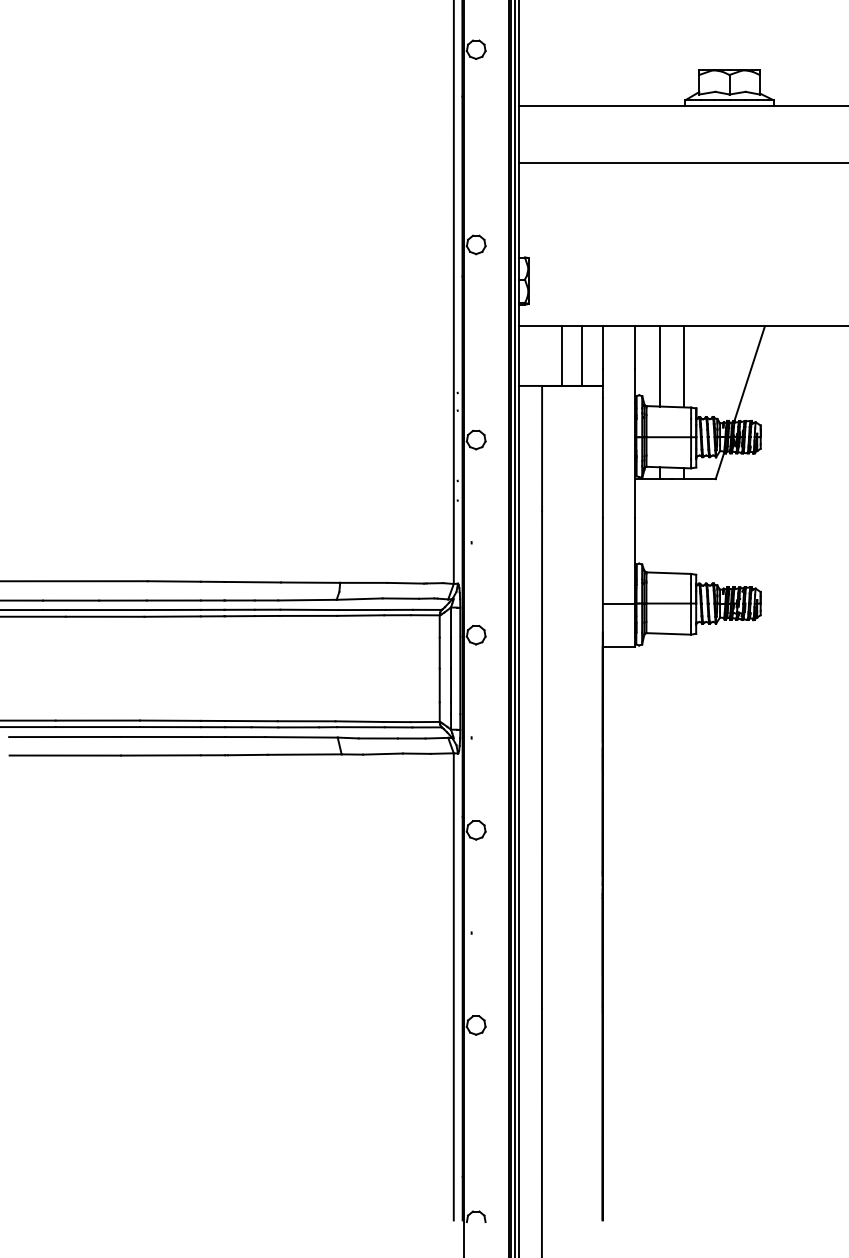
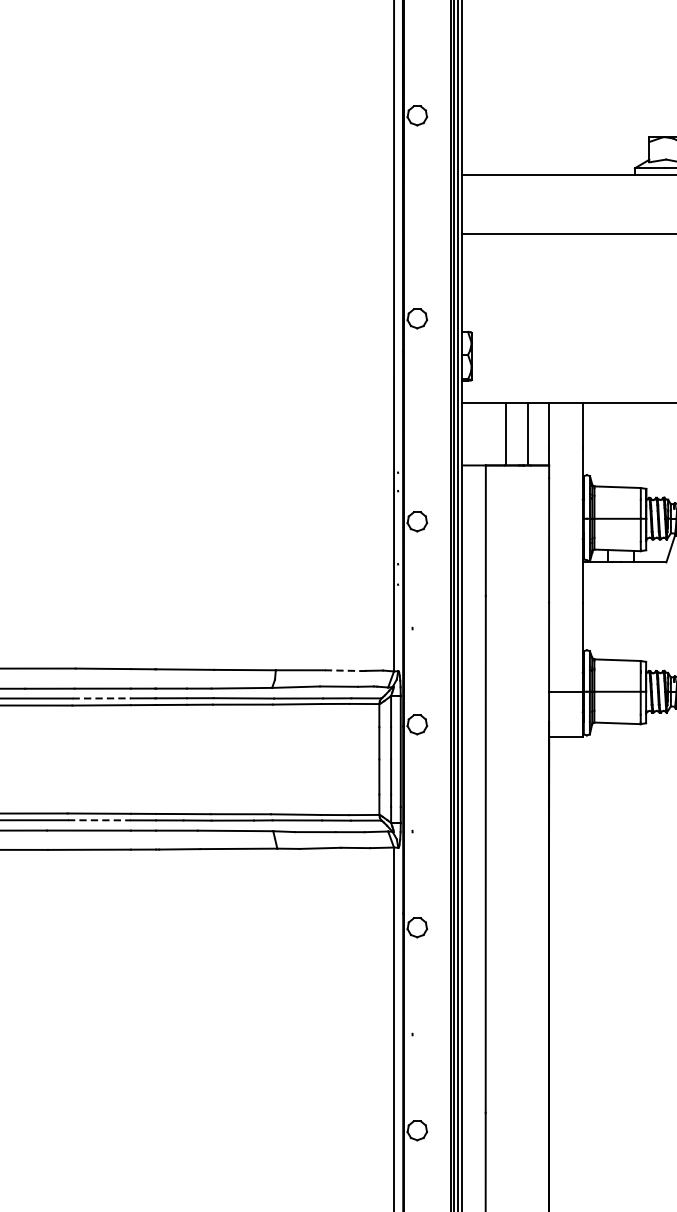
line: (659, 366) -> (607, 445), removed
line: (684, 366) -> (633, 445), removed
line: (406, 583) -> (344, 670), solid -> dashed
line: (173, 609) -> (102, 697), solid -> dashed
line: (171, 727) -> (100, 820), solid -> dashed

